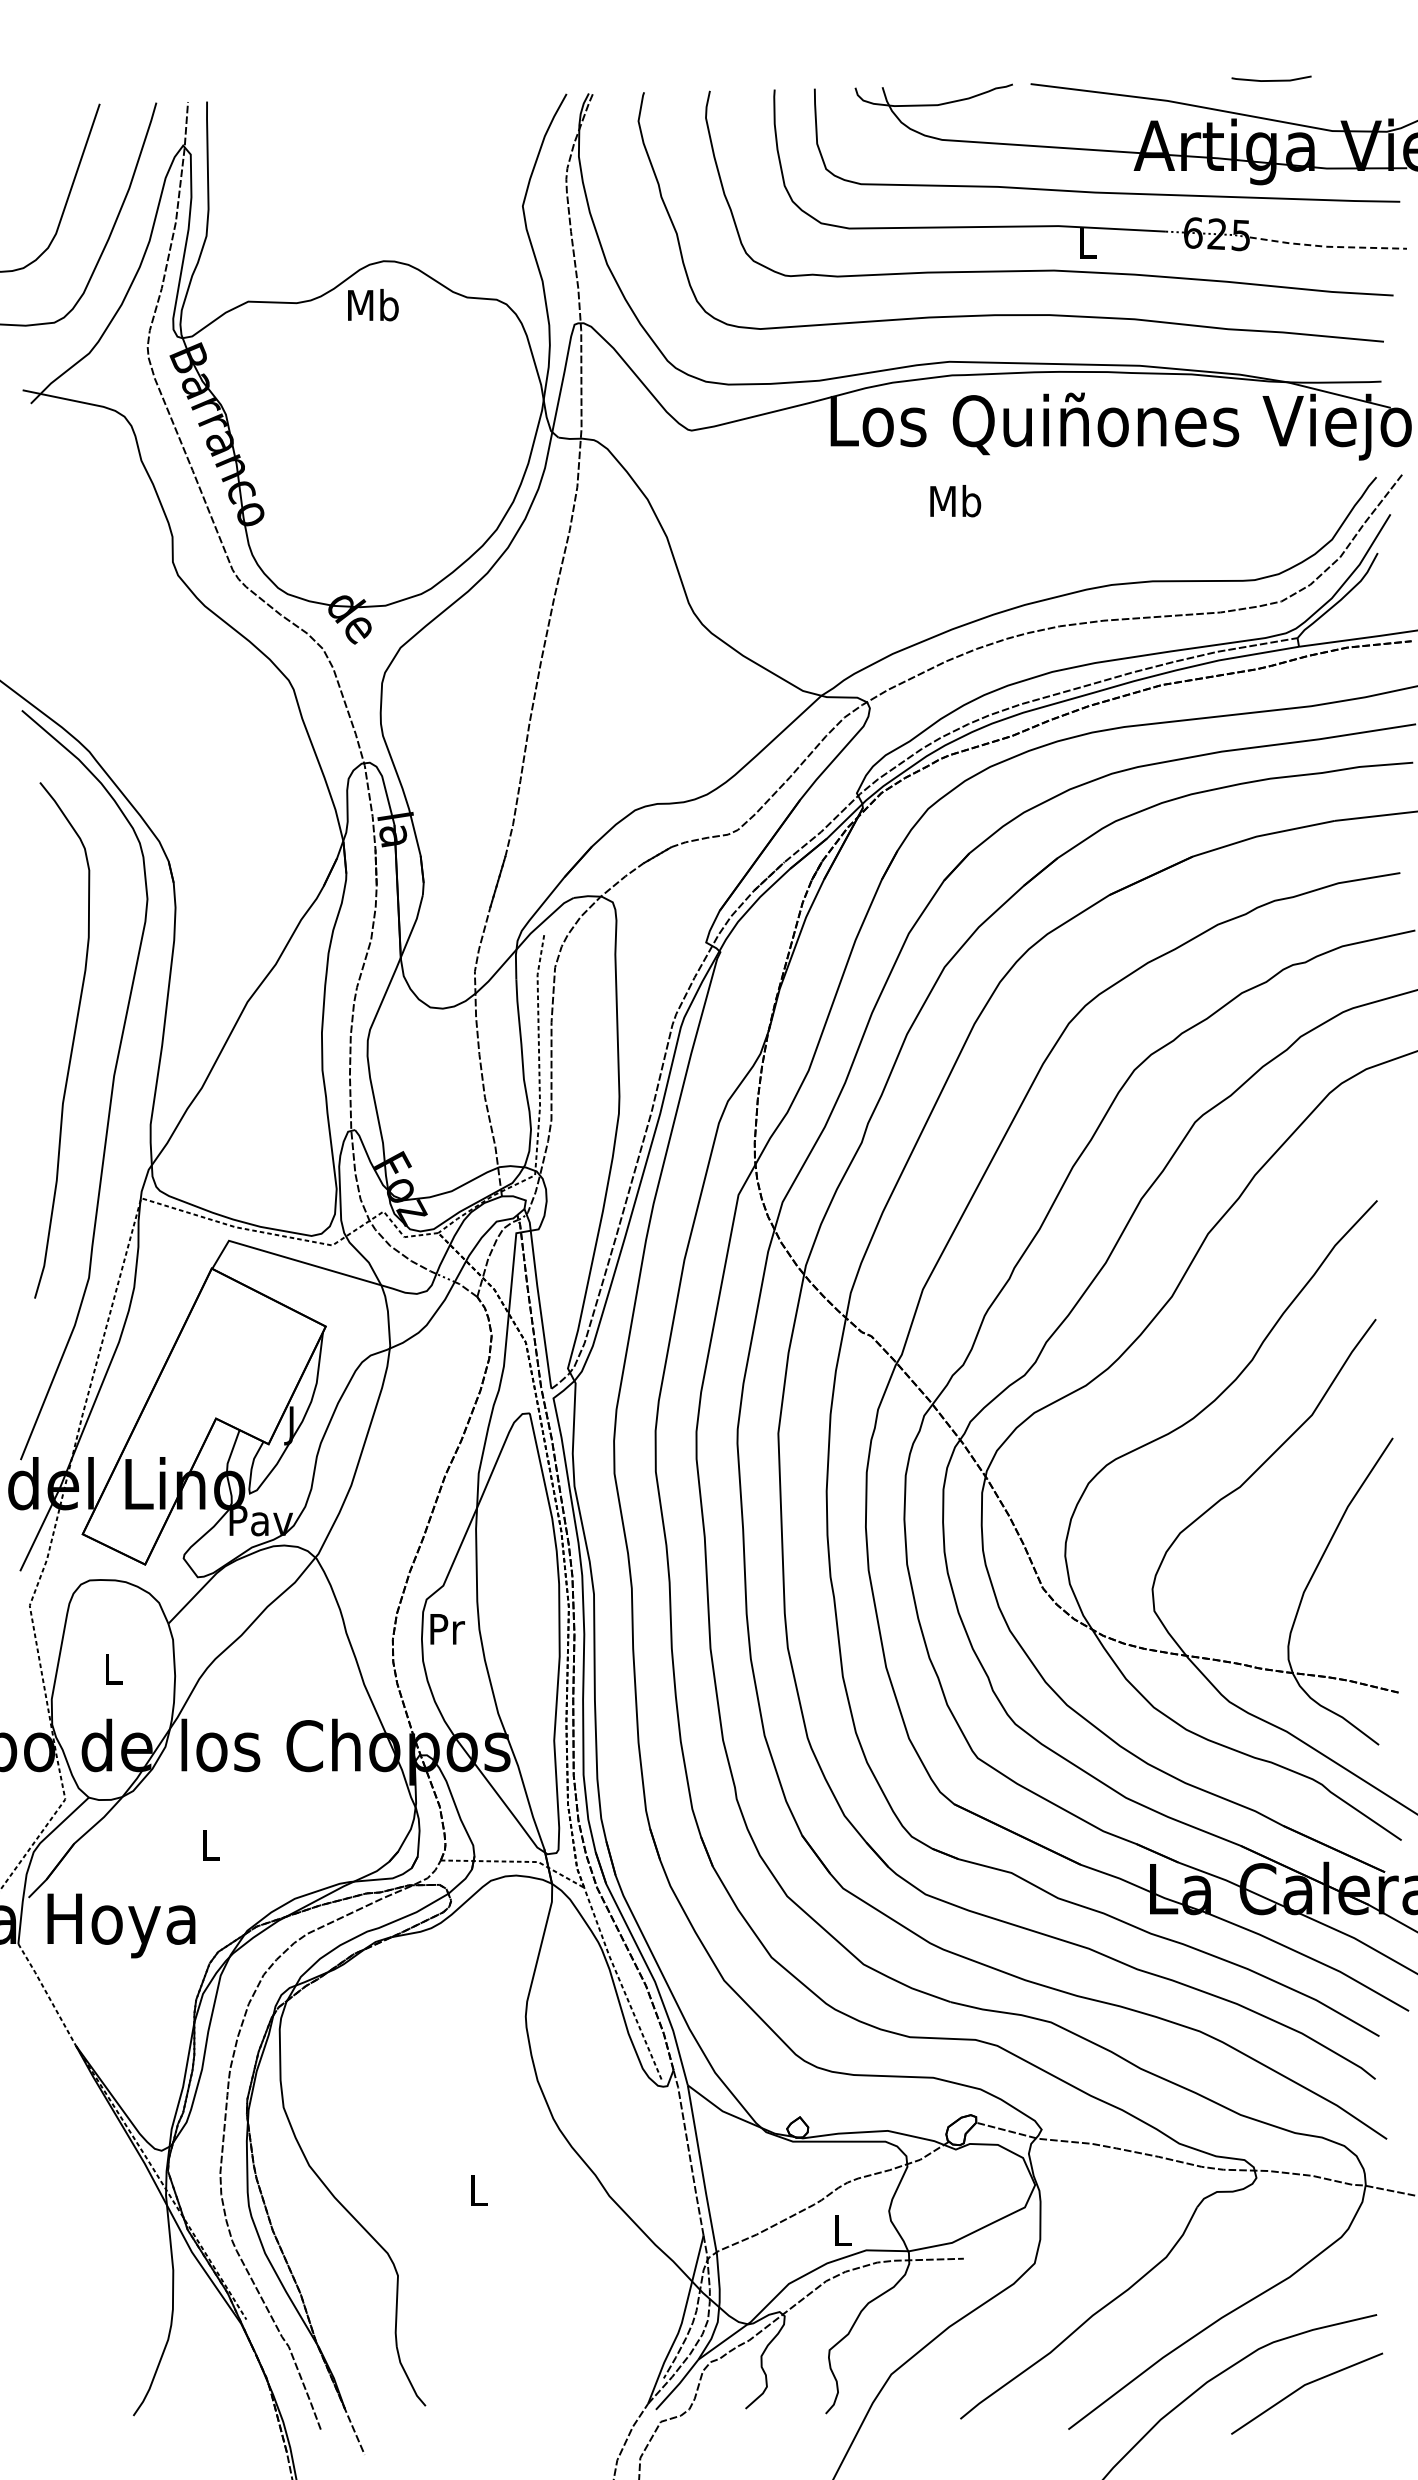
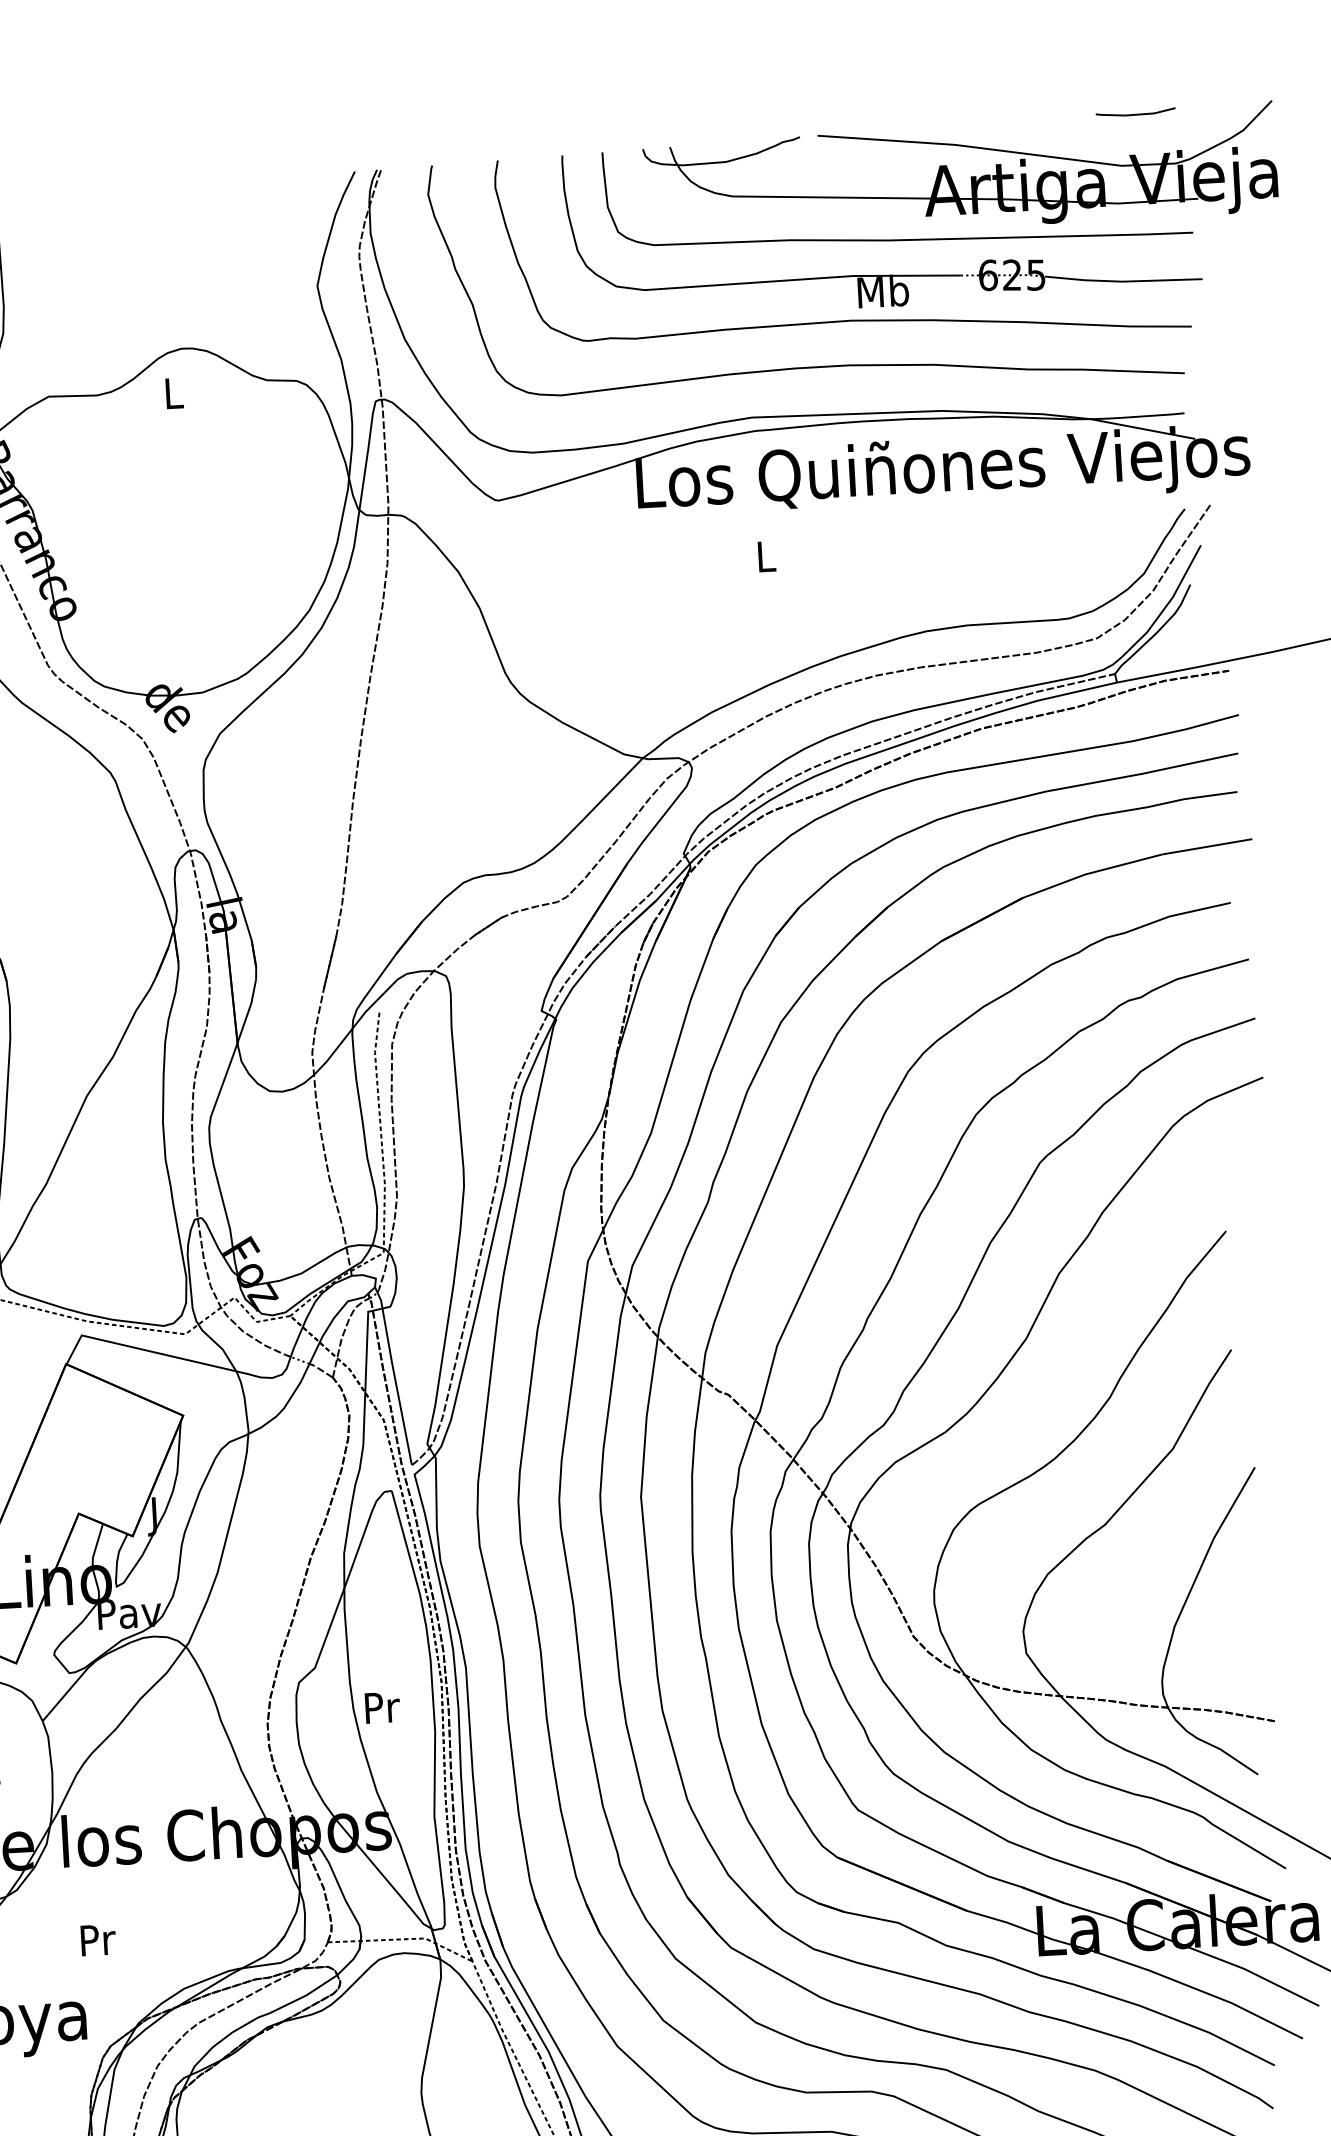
line: (1271, 80) -> (1135, 114), moved
text: (1087, 242) -> (883, 290), L -> Mb
line: (1326, 246) -> (1122, 281), dashed -> solid
text: (373, 304) -> (173, 392), Mb -> L
text: (955, 501) -> (765, 556), Mb -> L
text: (447, 1629) -> (382, 1707), moved
text: (211, 1845) -> (98, 1940), L -> Pr

